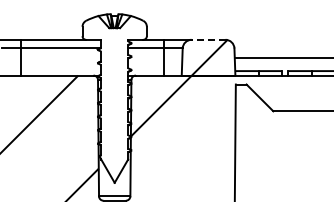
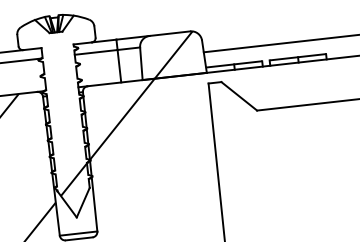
line: (208, 39) -> (169, 33), dashed -> solid
hatch: (116, 149) -> (74, 177), added

